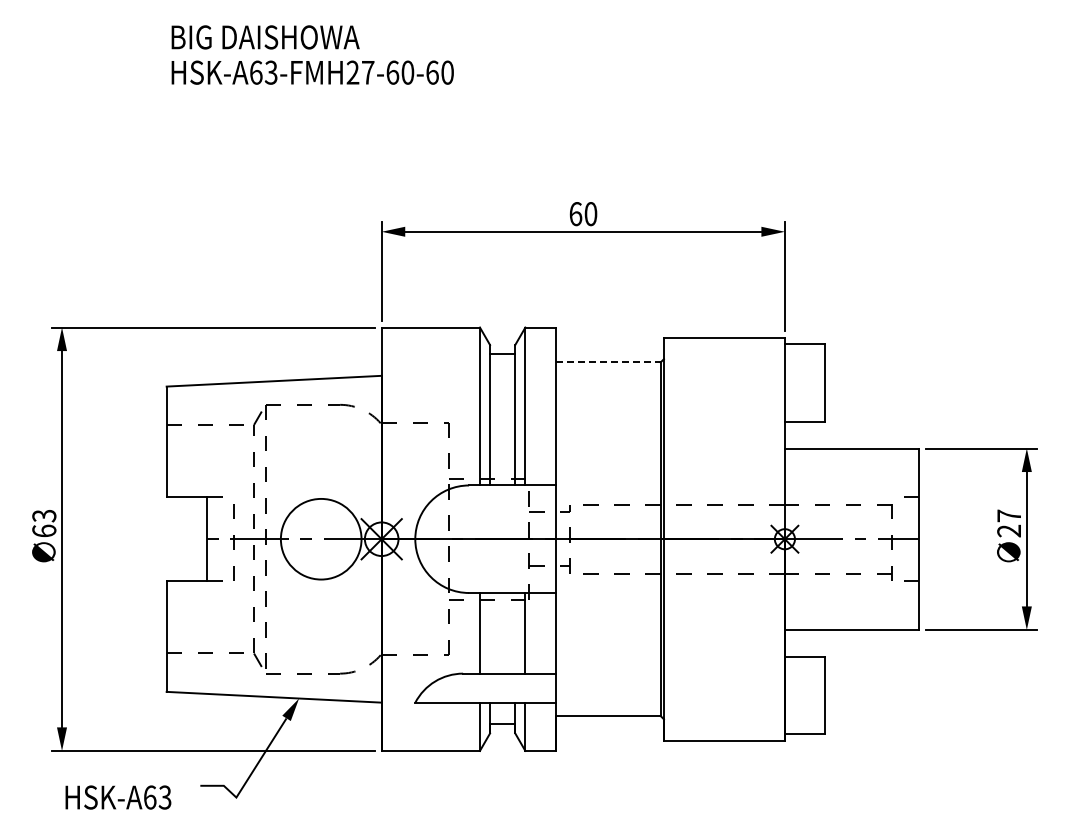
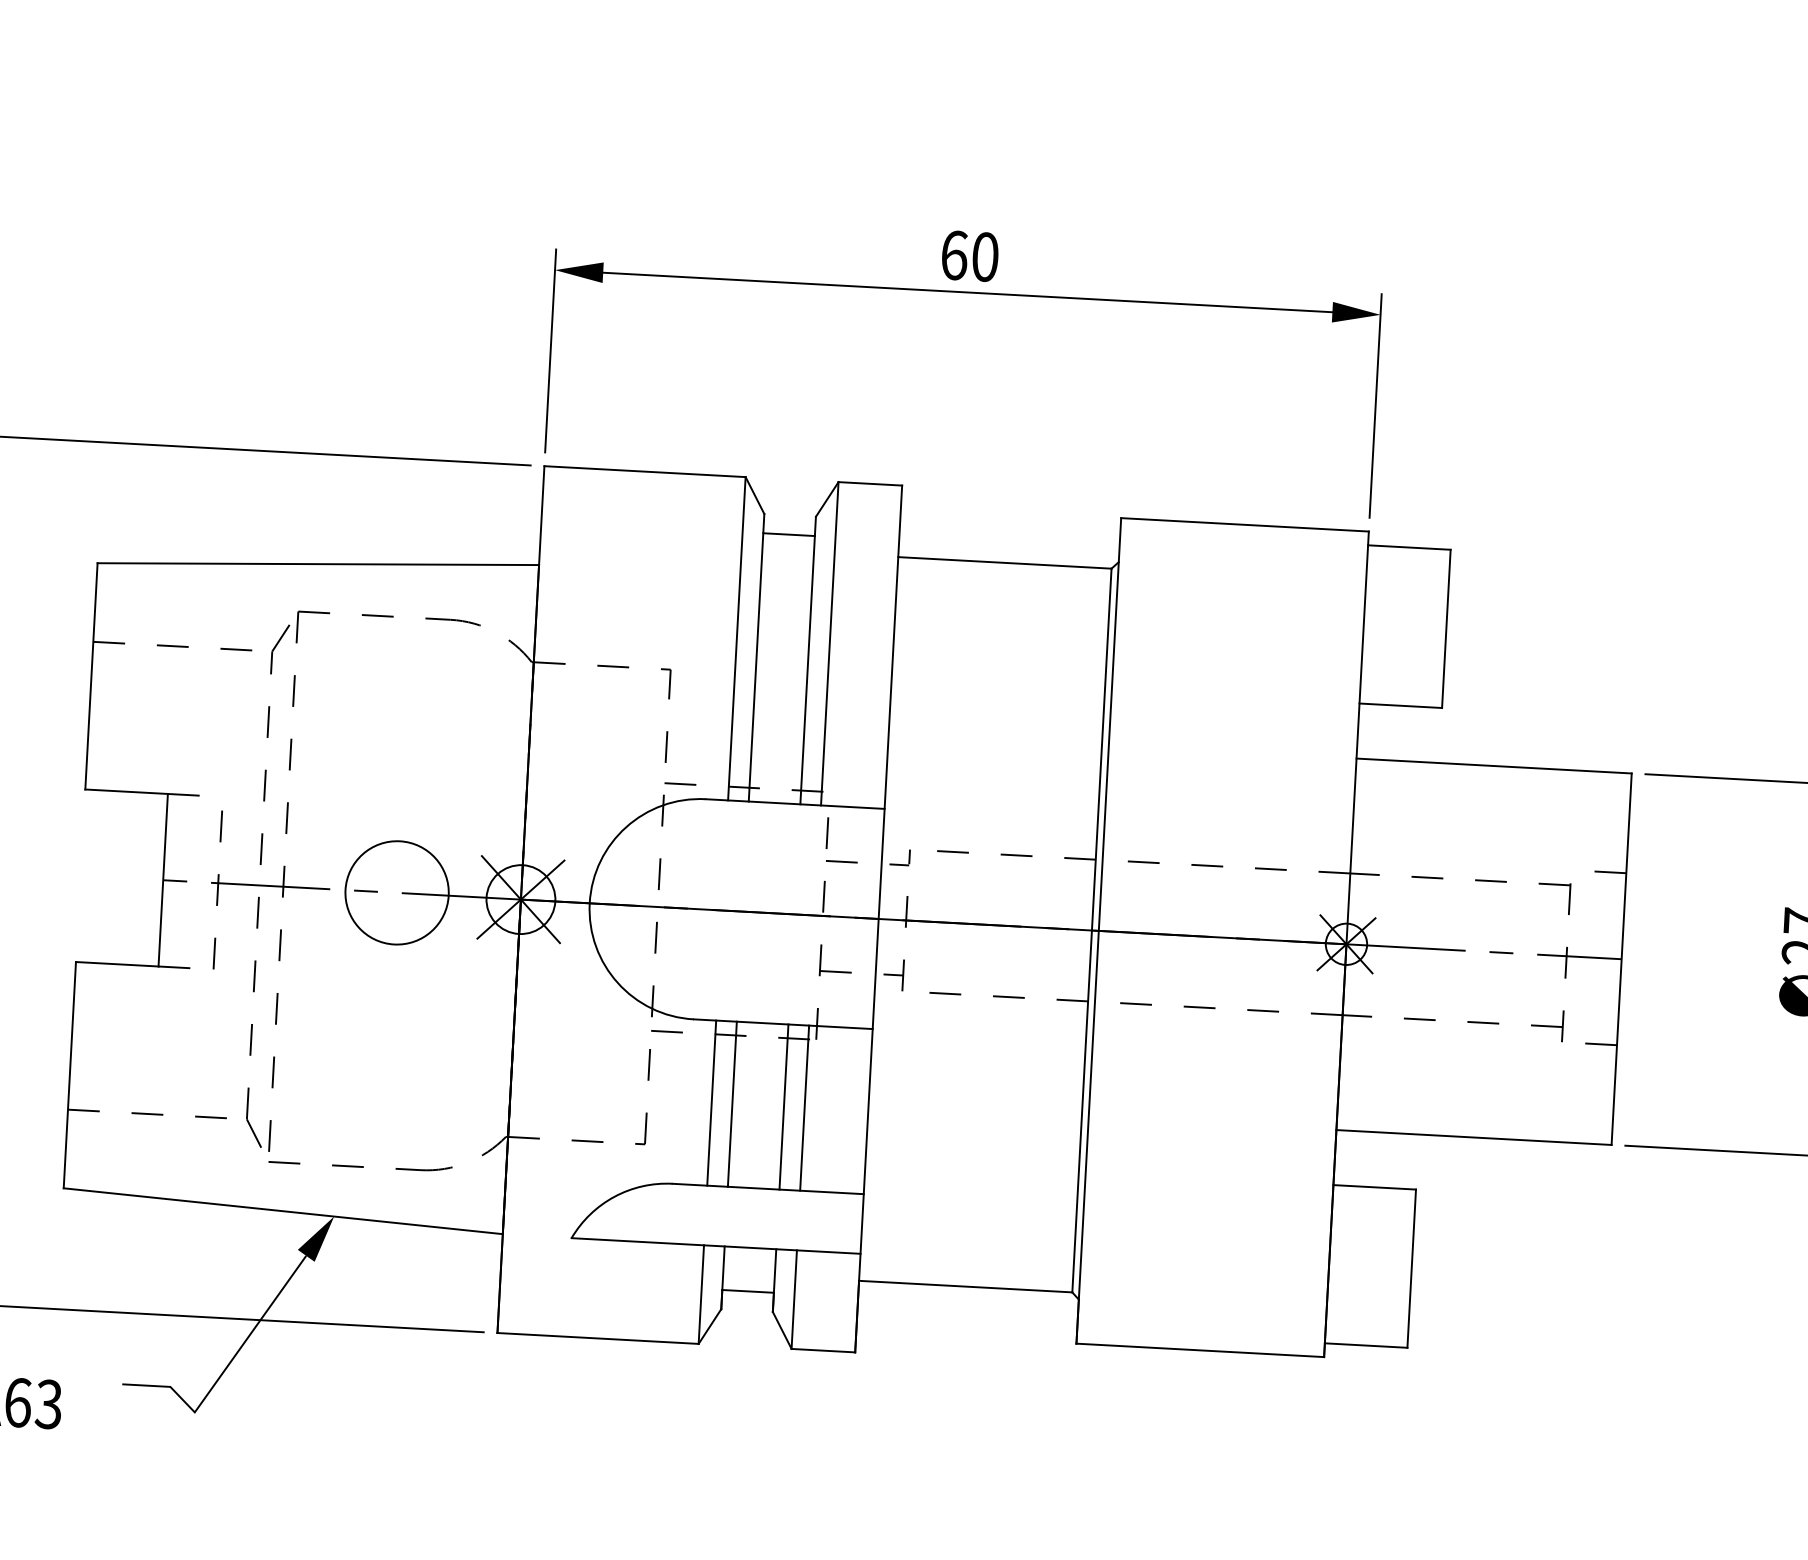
line: (609, 362) -> (1006, 563), dashed -> solid
circle: (321, 539) -> (397, 893), size x0.62
line: (490, 633) -> (733, 1104), added
line: (515, 633) -> (784, 1107), added

